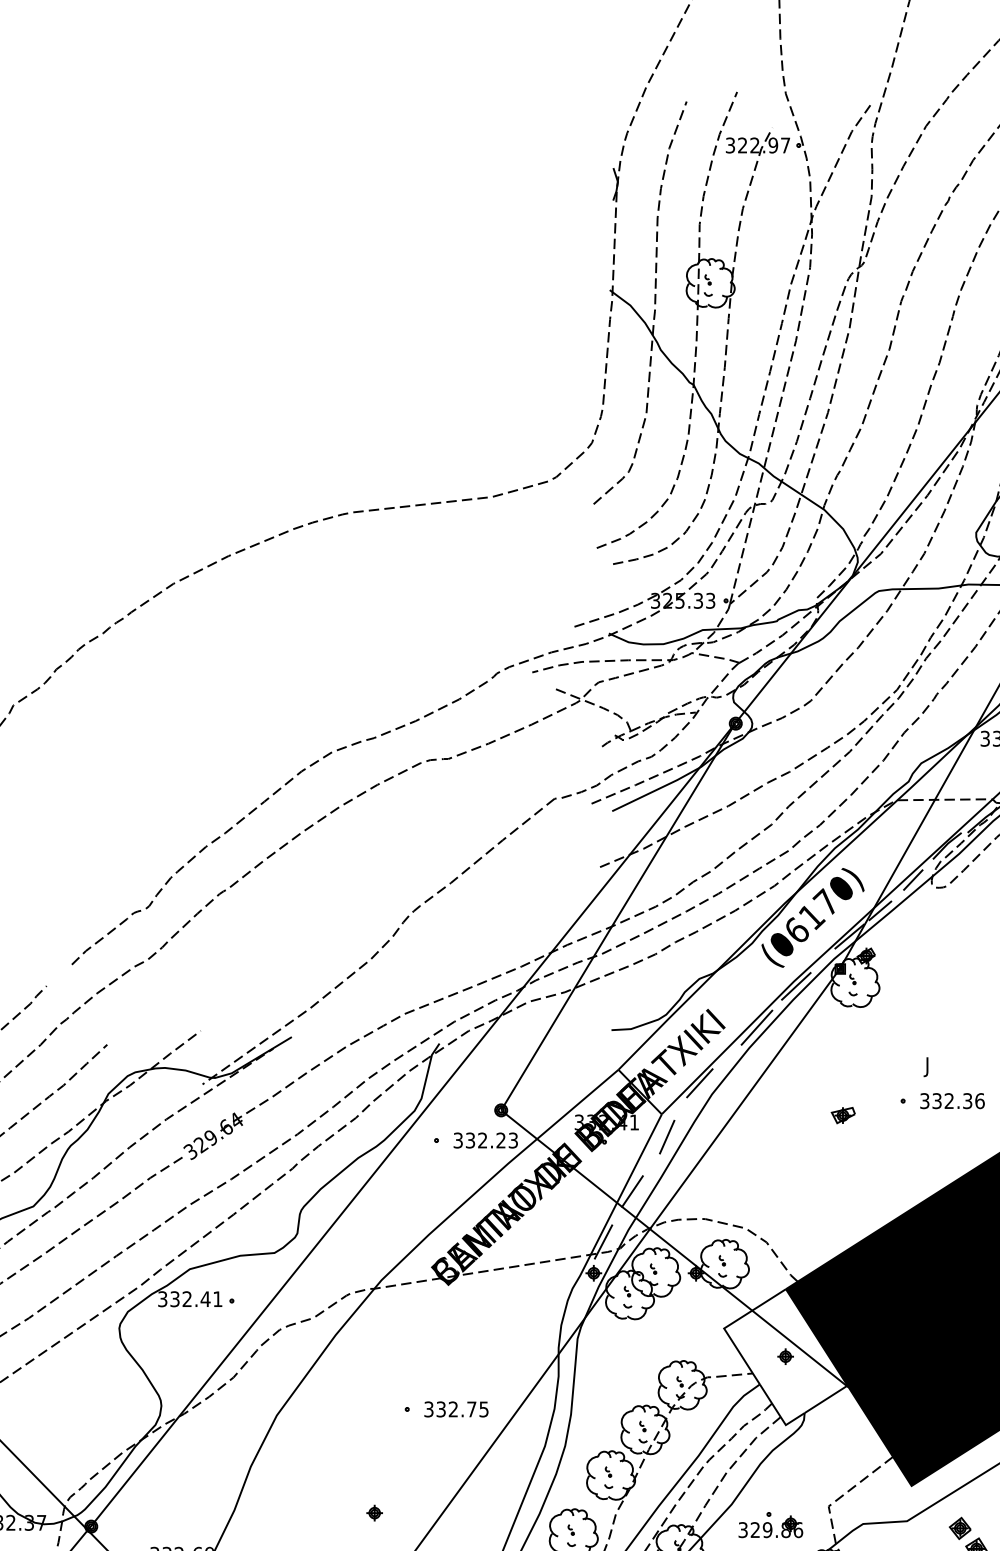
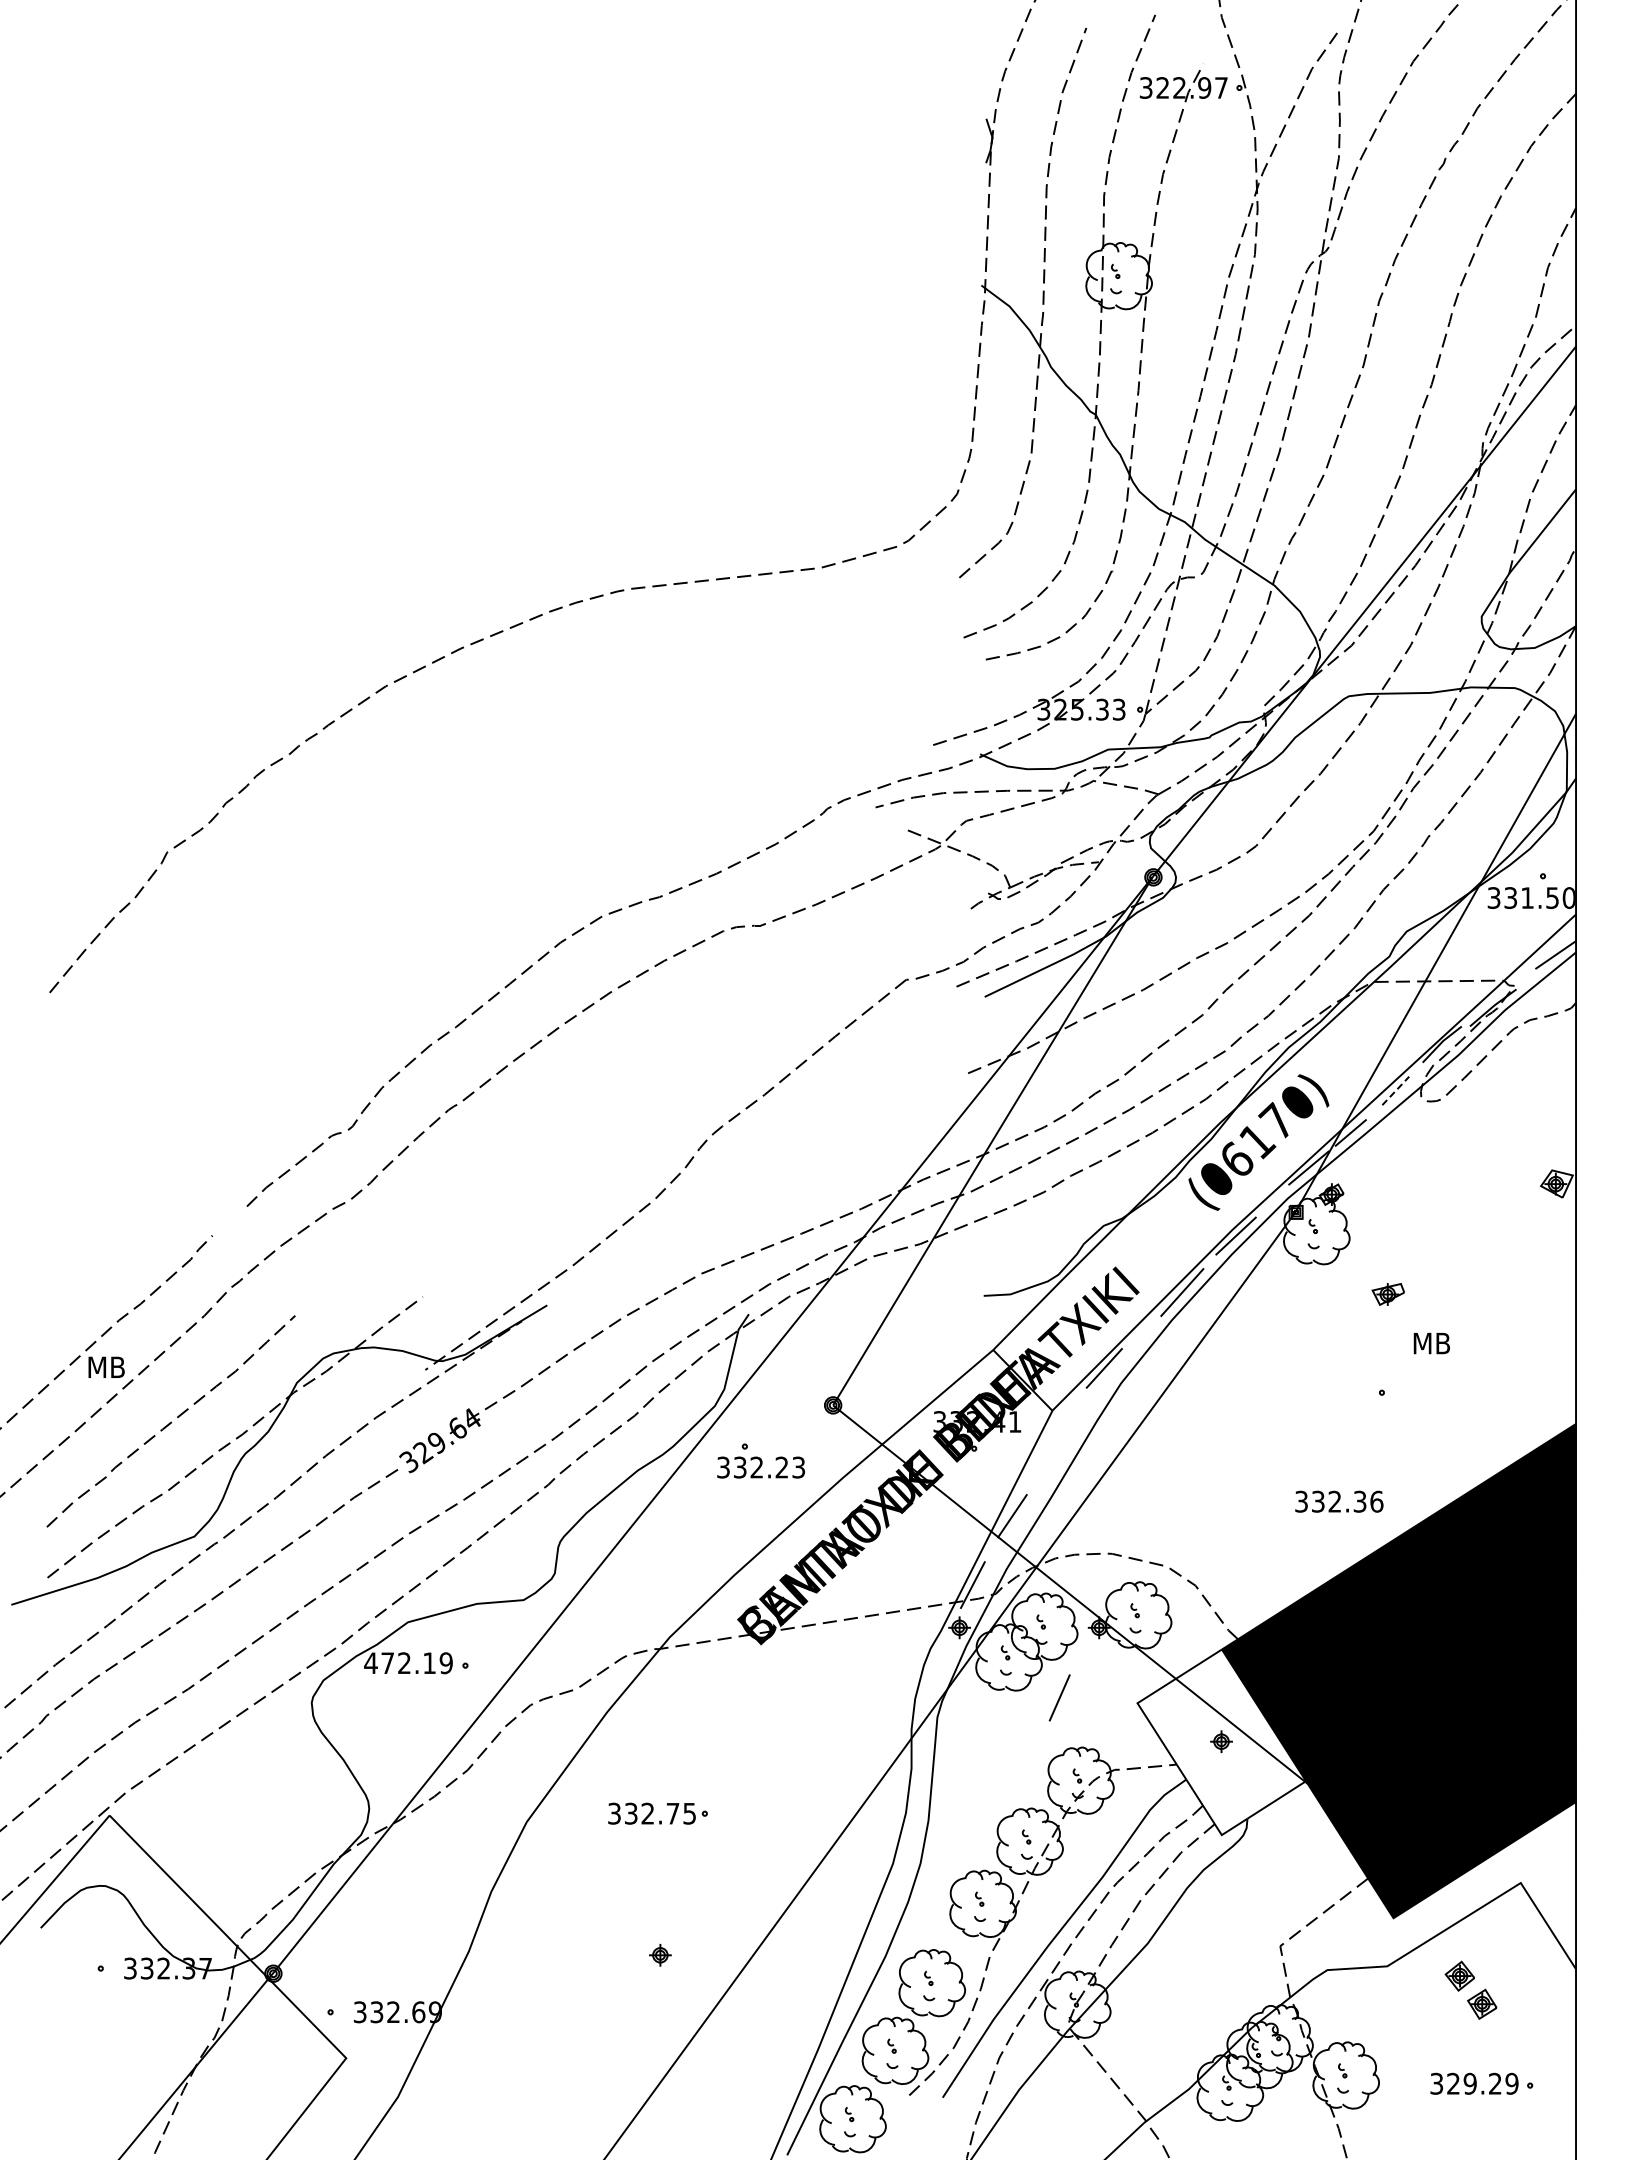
line: (913, 879) -> (1395, 1090), solid -> dashed
text: (938, 1066) -> (1430, 1345), J -> MB
text: (952, 1100) -> (1339, 1501), moved
part: (842, 1115) -> (1387, 1294), moved
line: (666, 1136) -> (1059, 1697), moved
text: (485, 1140) -> (760, 1467), moved
text: (190, 1299) -> (408, 1663), 332.41 -> 472.19
text: (456, 1409) -> (651, 1813), moved
part: (770, 1525) -> (1201, 1971), removed

